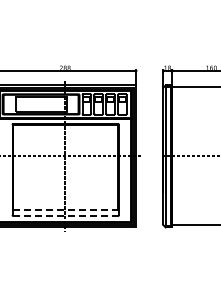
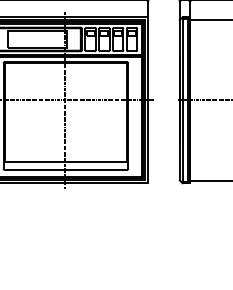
line: (66, 209) -> (66, 162), dashed -> solid
line: (66, 216) -> (66, 170), dashed -> solid

